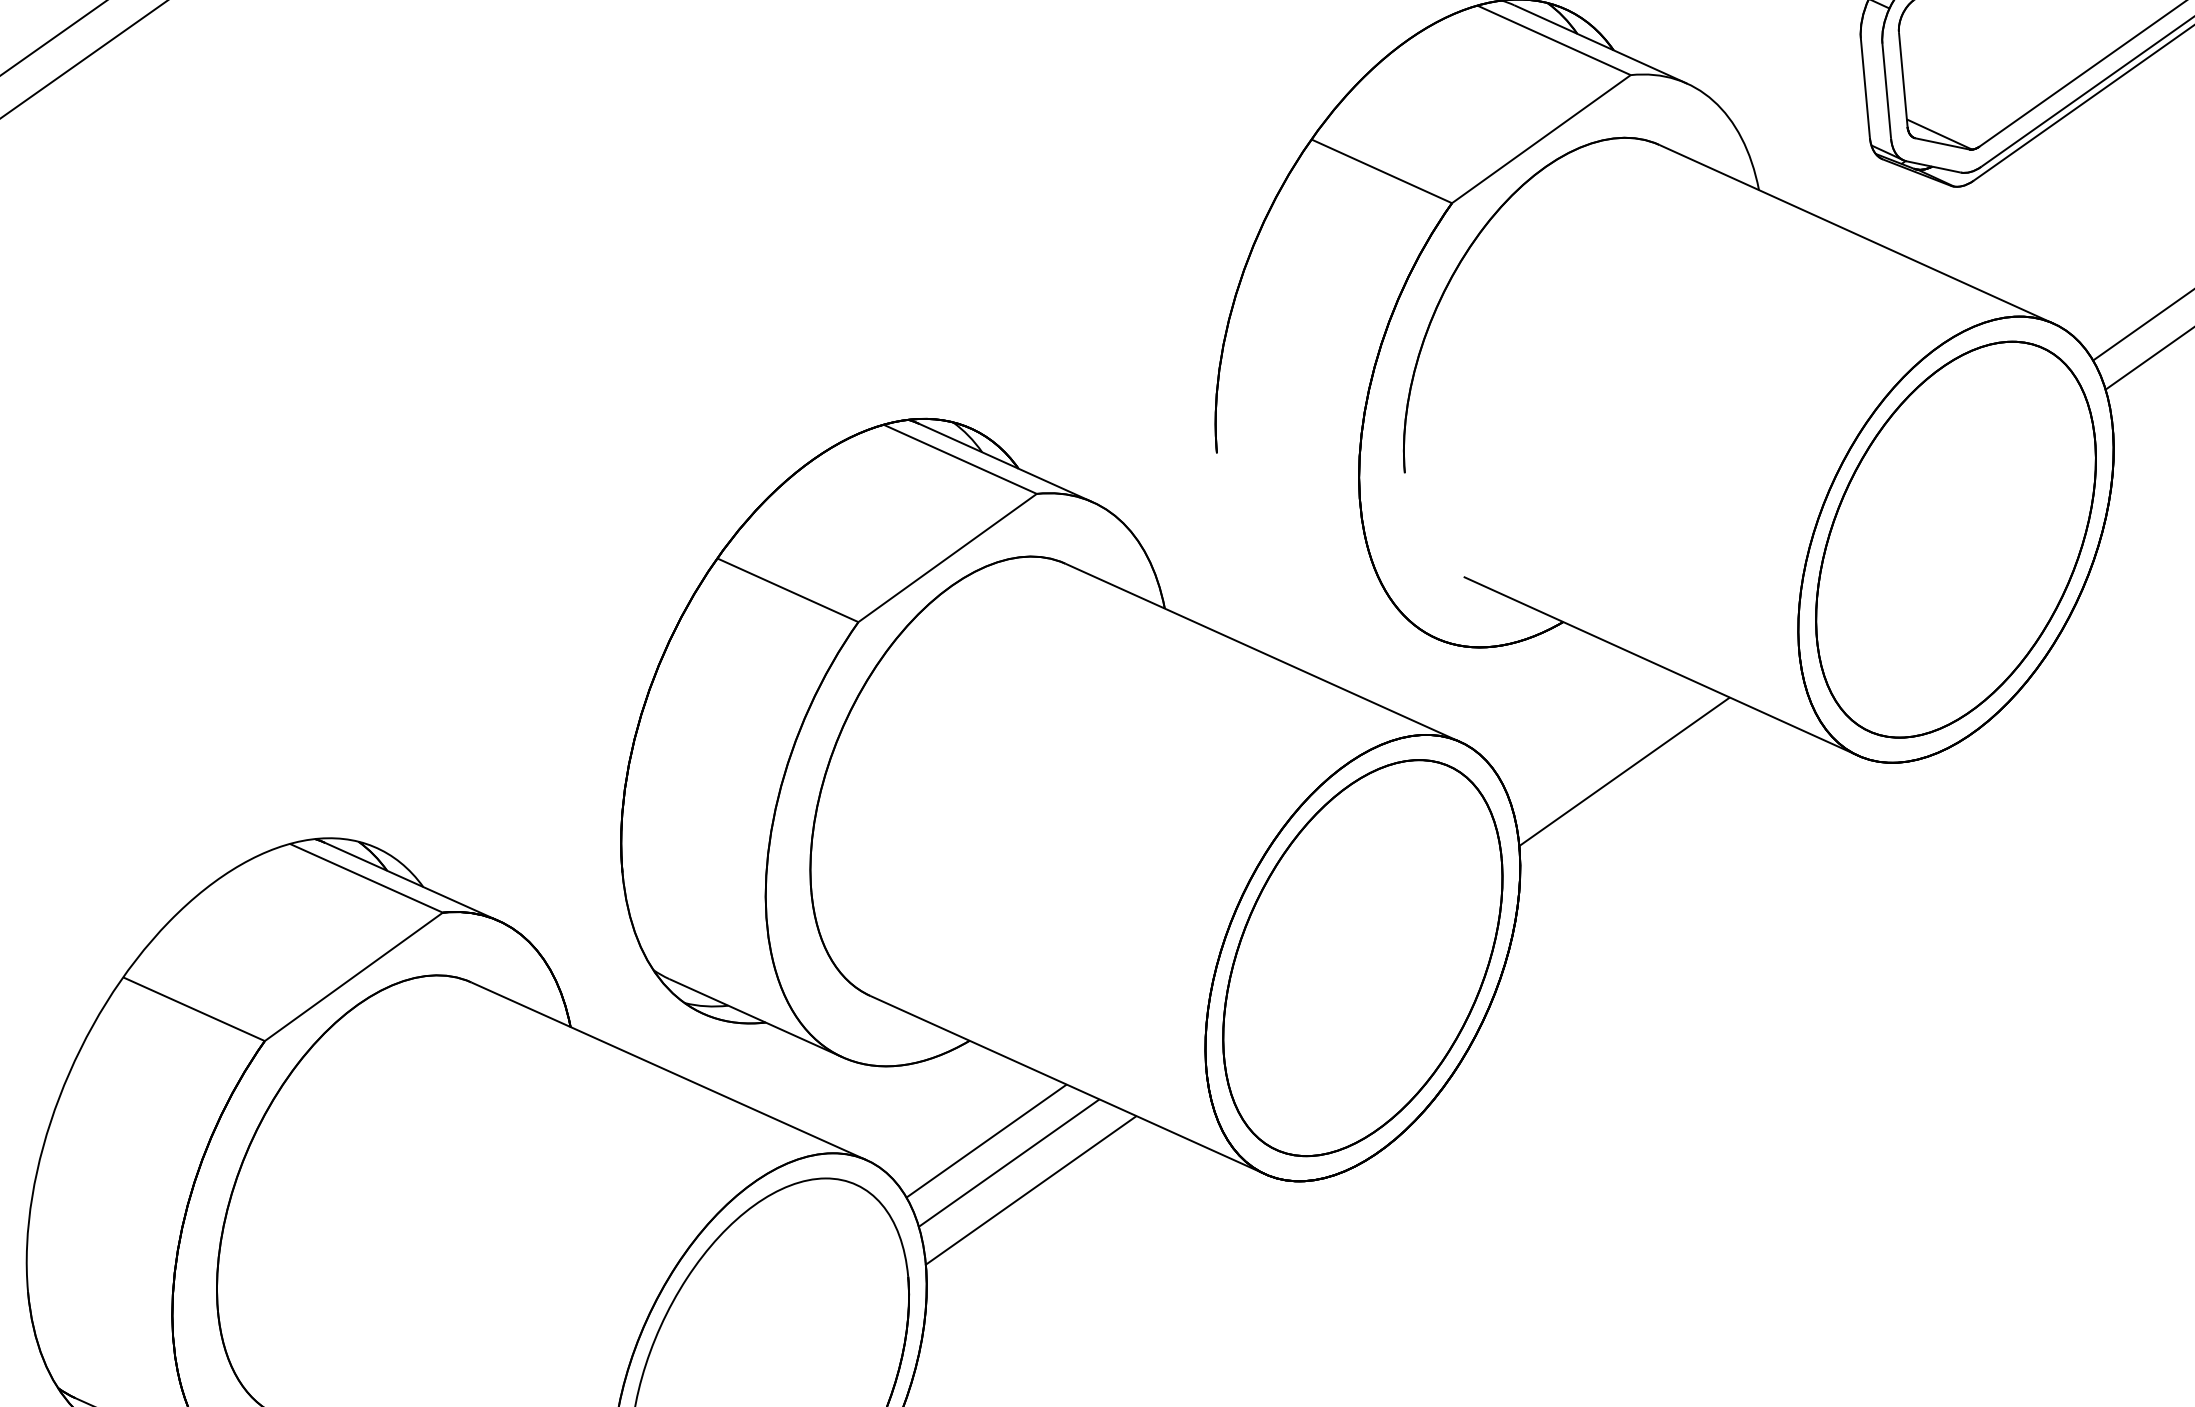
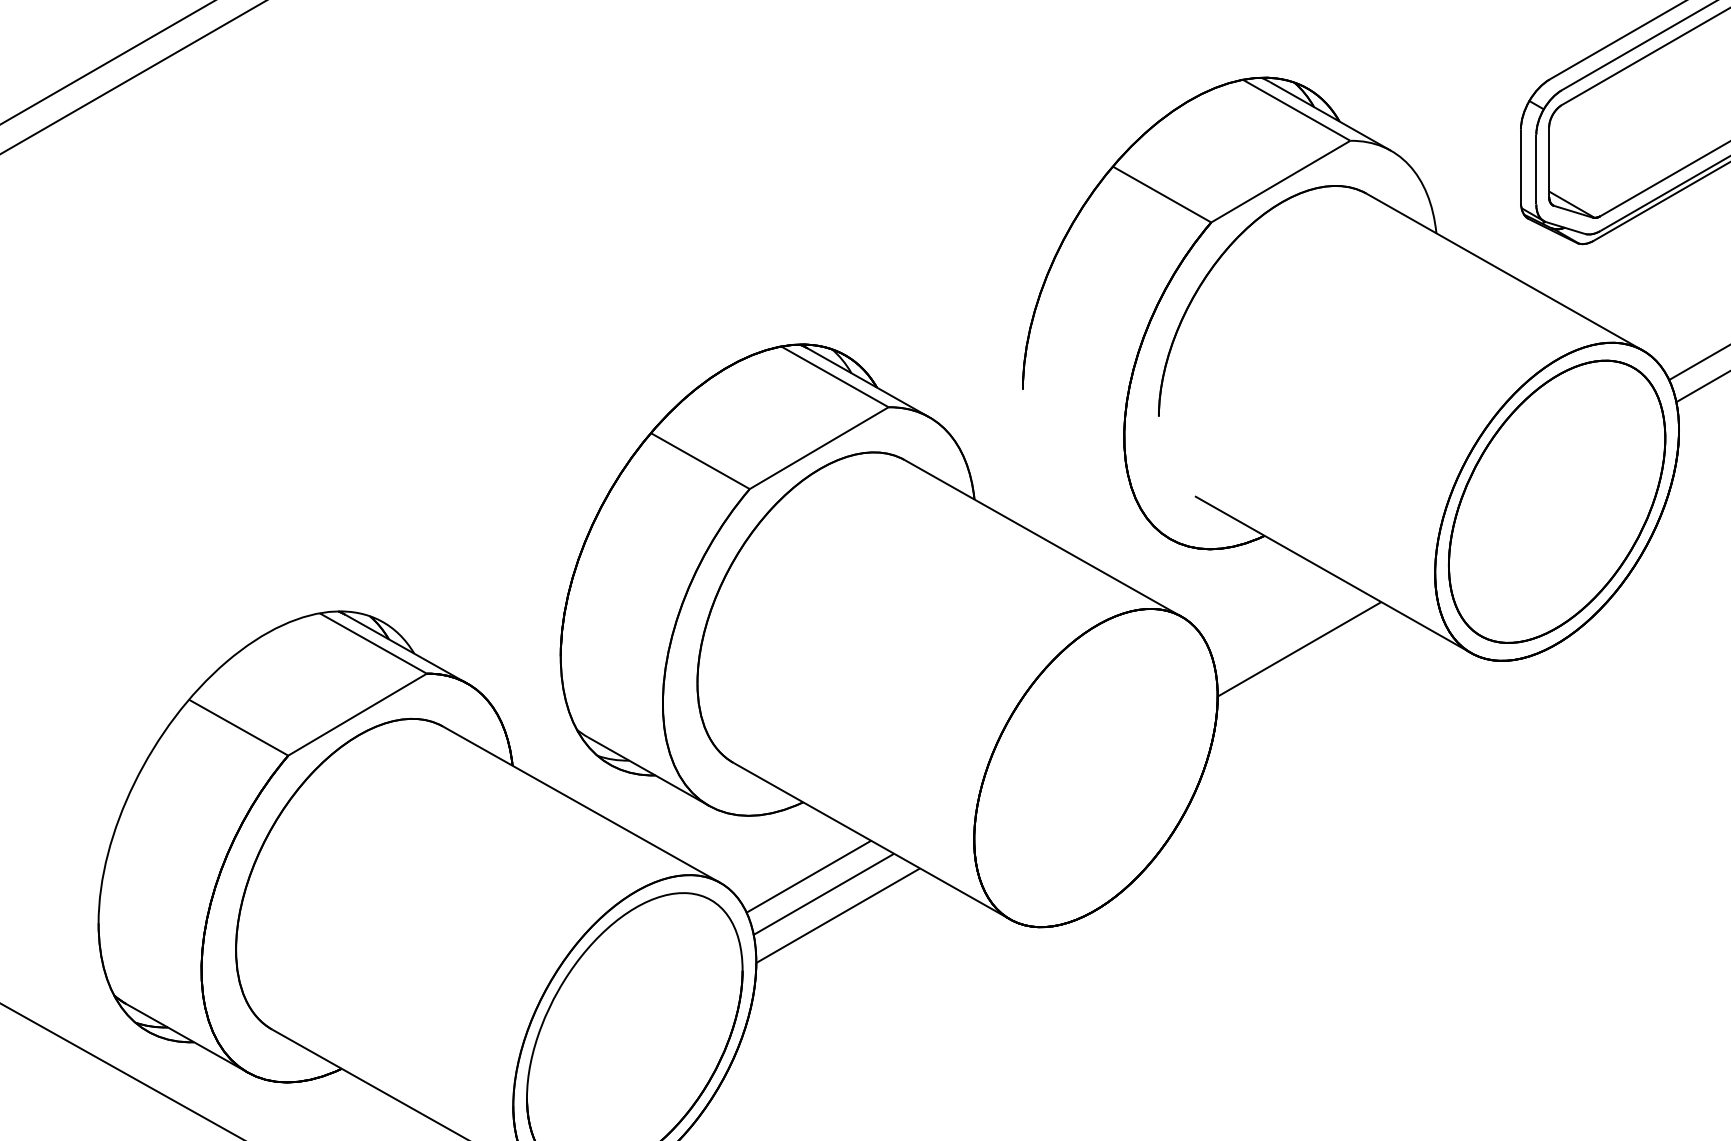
part: (1362, 958) -> (1095, 768), removed

